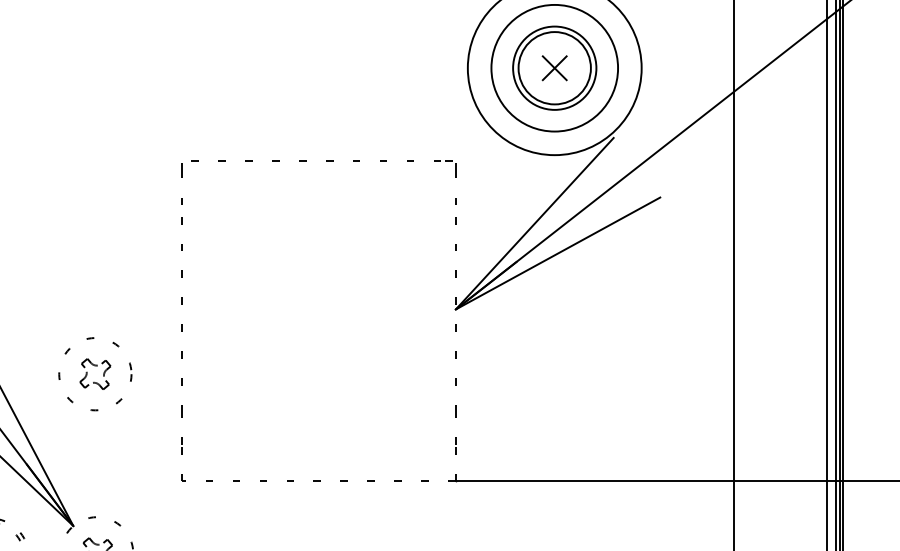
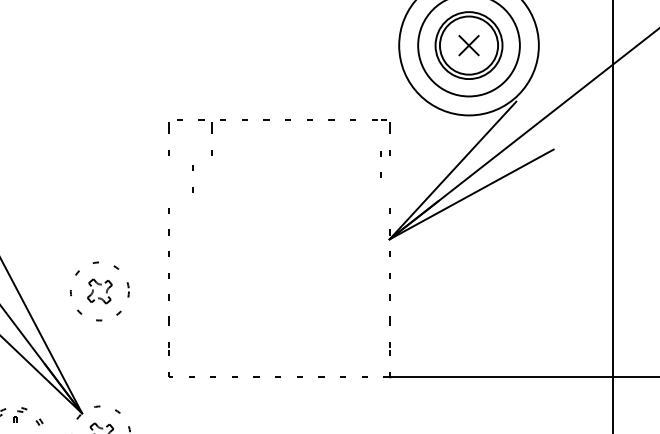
part: (234, 183) -> (211, 138), added
line: (181, 224) -> (193, 171), moved
line: (455, 224) -> (380, 156), moved

